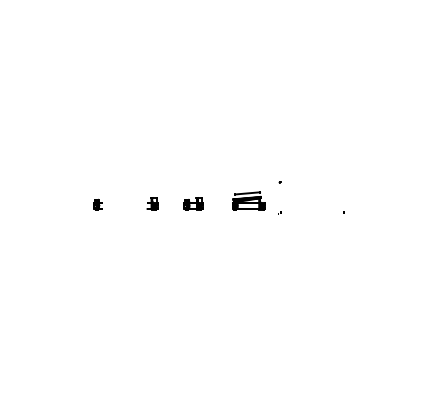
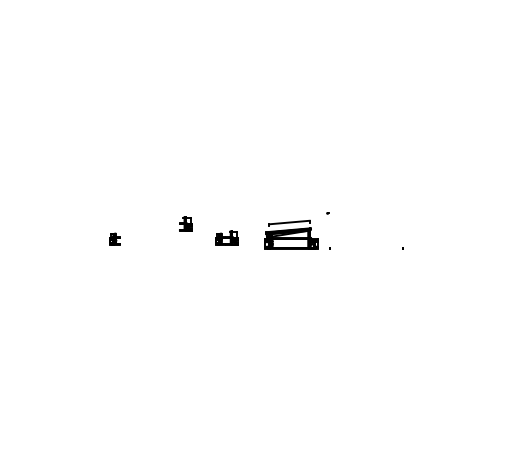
part: (248, 200) -> (290, 234), size x1.4
part: (152, 203) -> (185, 223), moved

